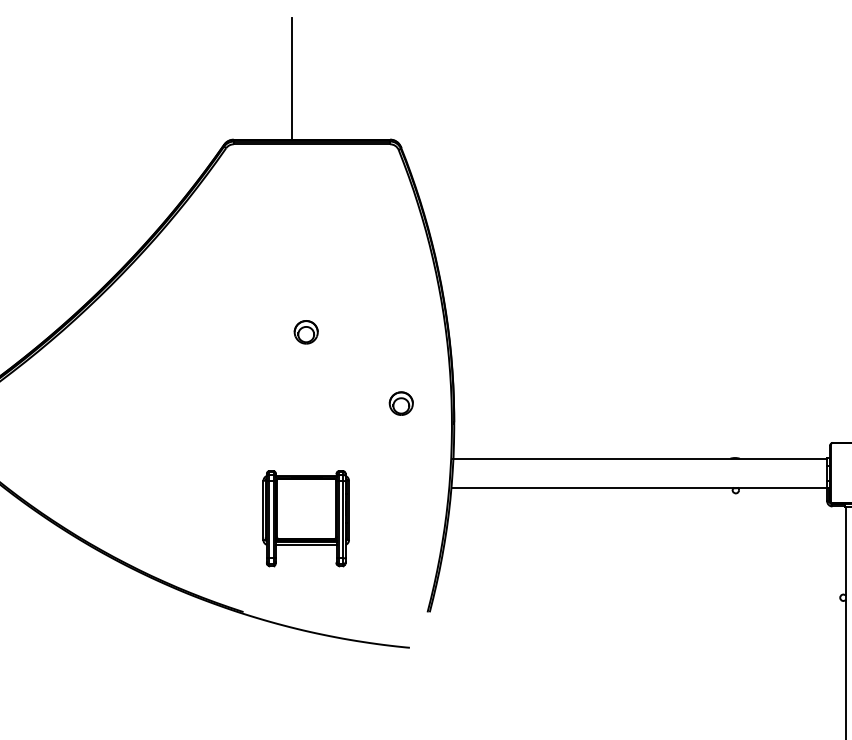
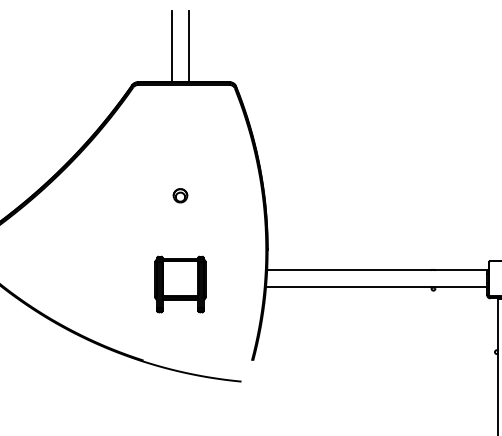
line: (321, 78) -> (189, 46), added
part: (401, 403) -> (236, 237), removed
part: (306, 518) -> (180, 284), moved

